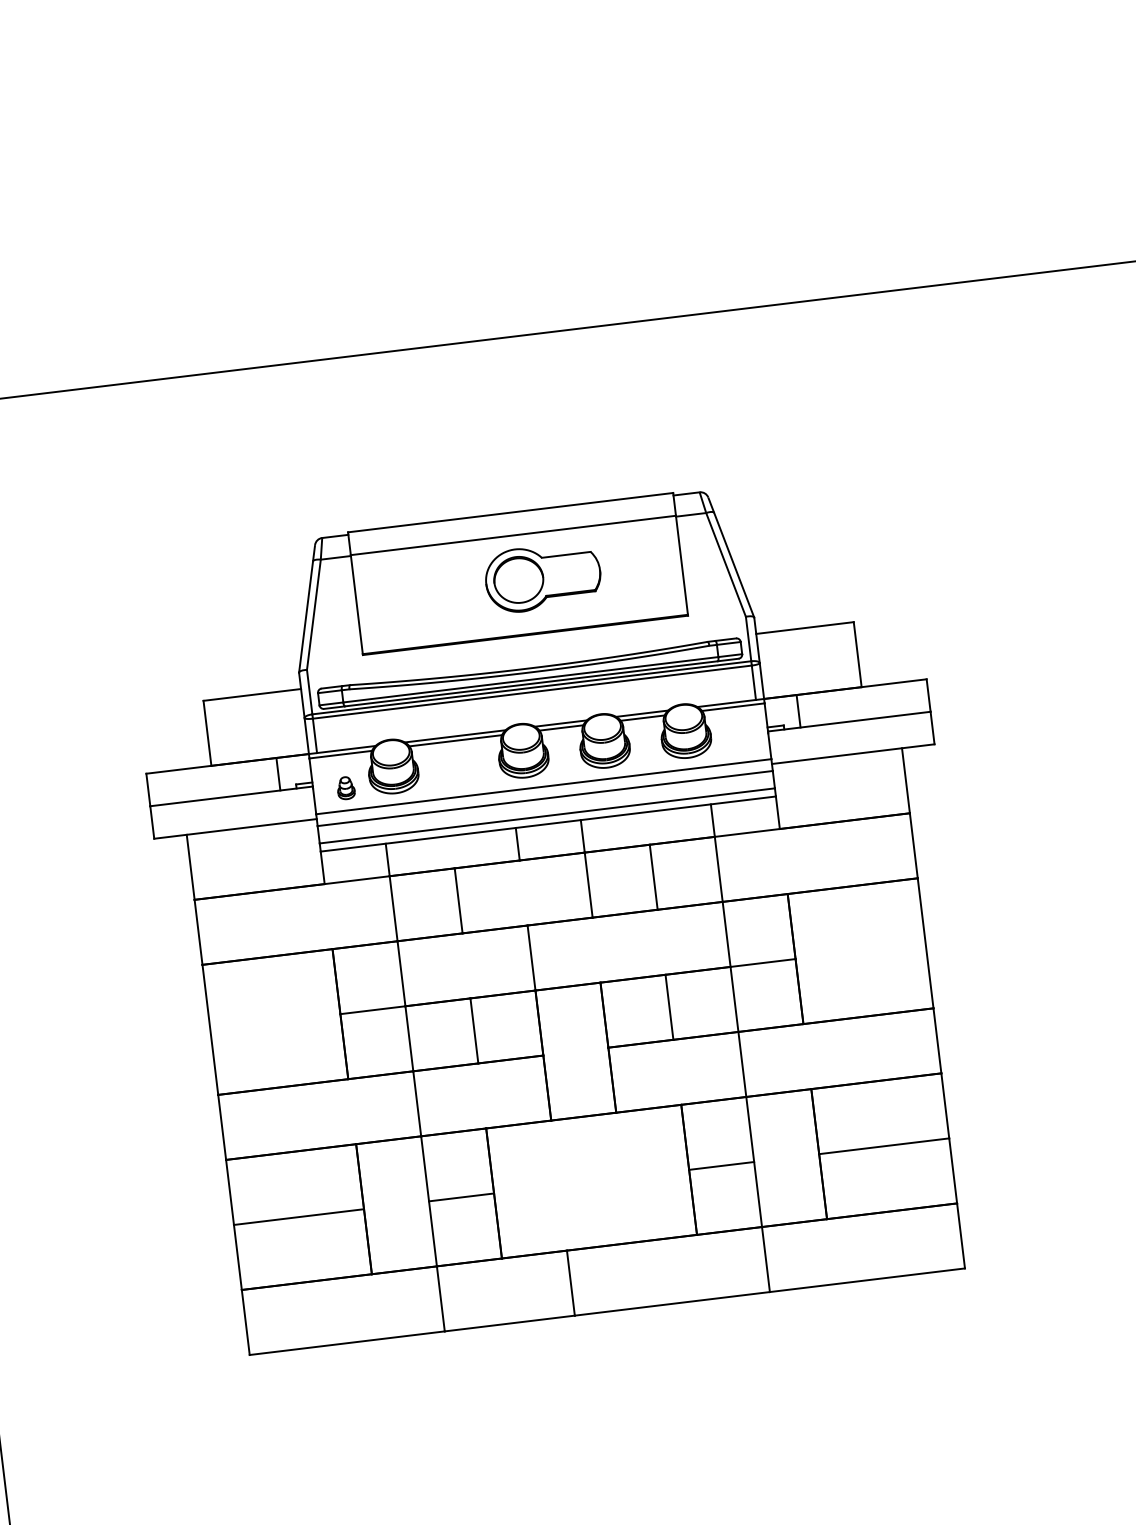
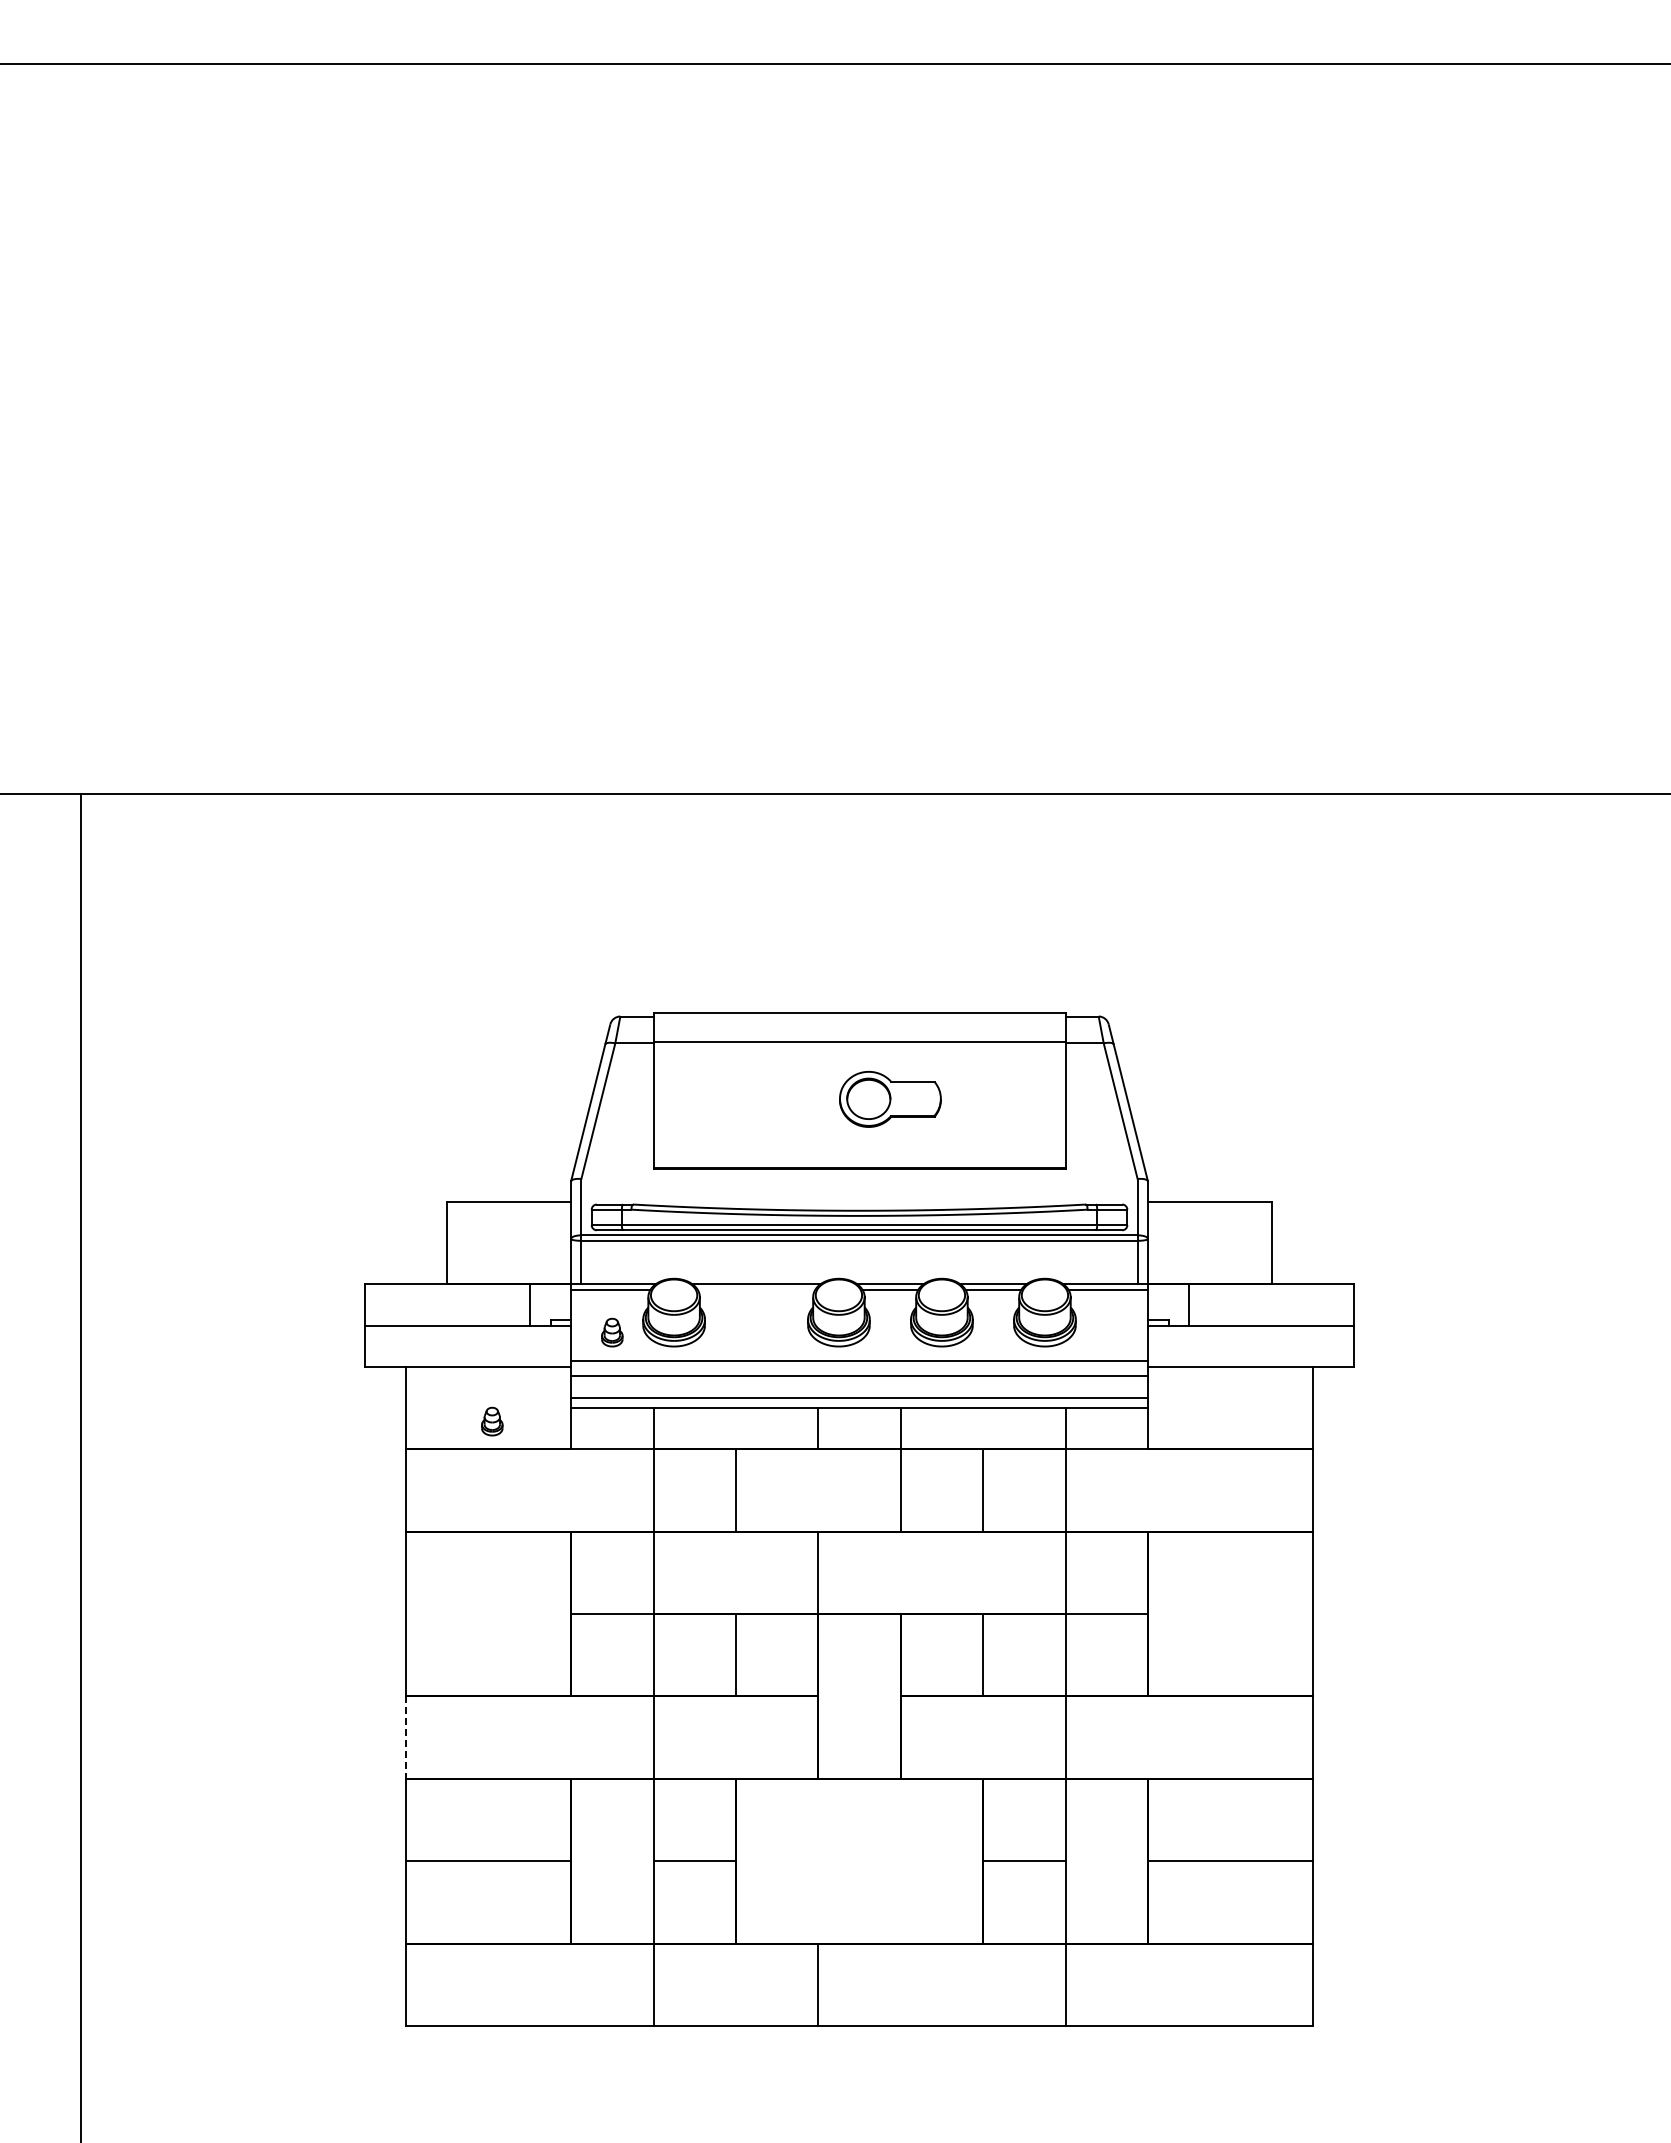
part: (543, 577) -> (890, 1099), size x0.7
line: (455, 740) -> (756, 1289), removed
part: (260, 869) -> (492, 1421), added
line: (222, 1128) -> (406, 1738), solid -> dashed

